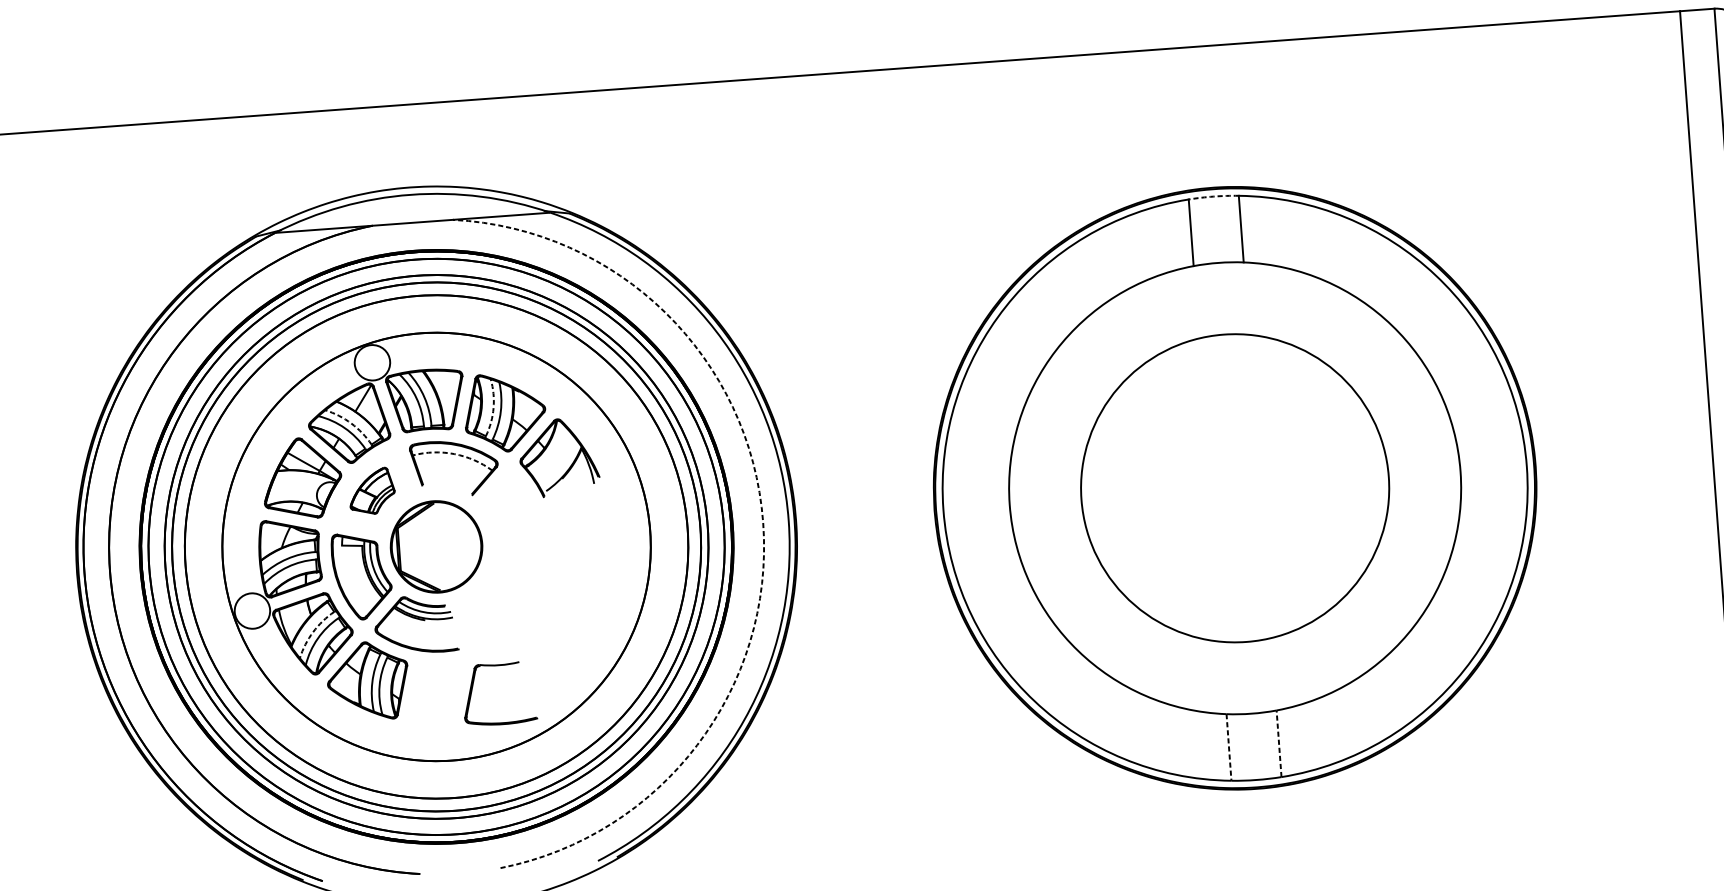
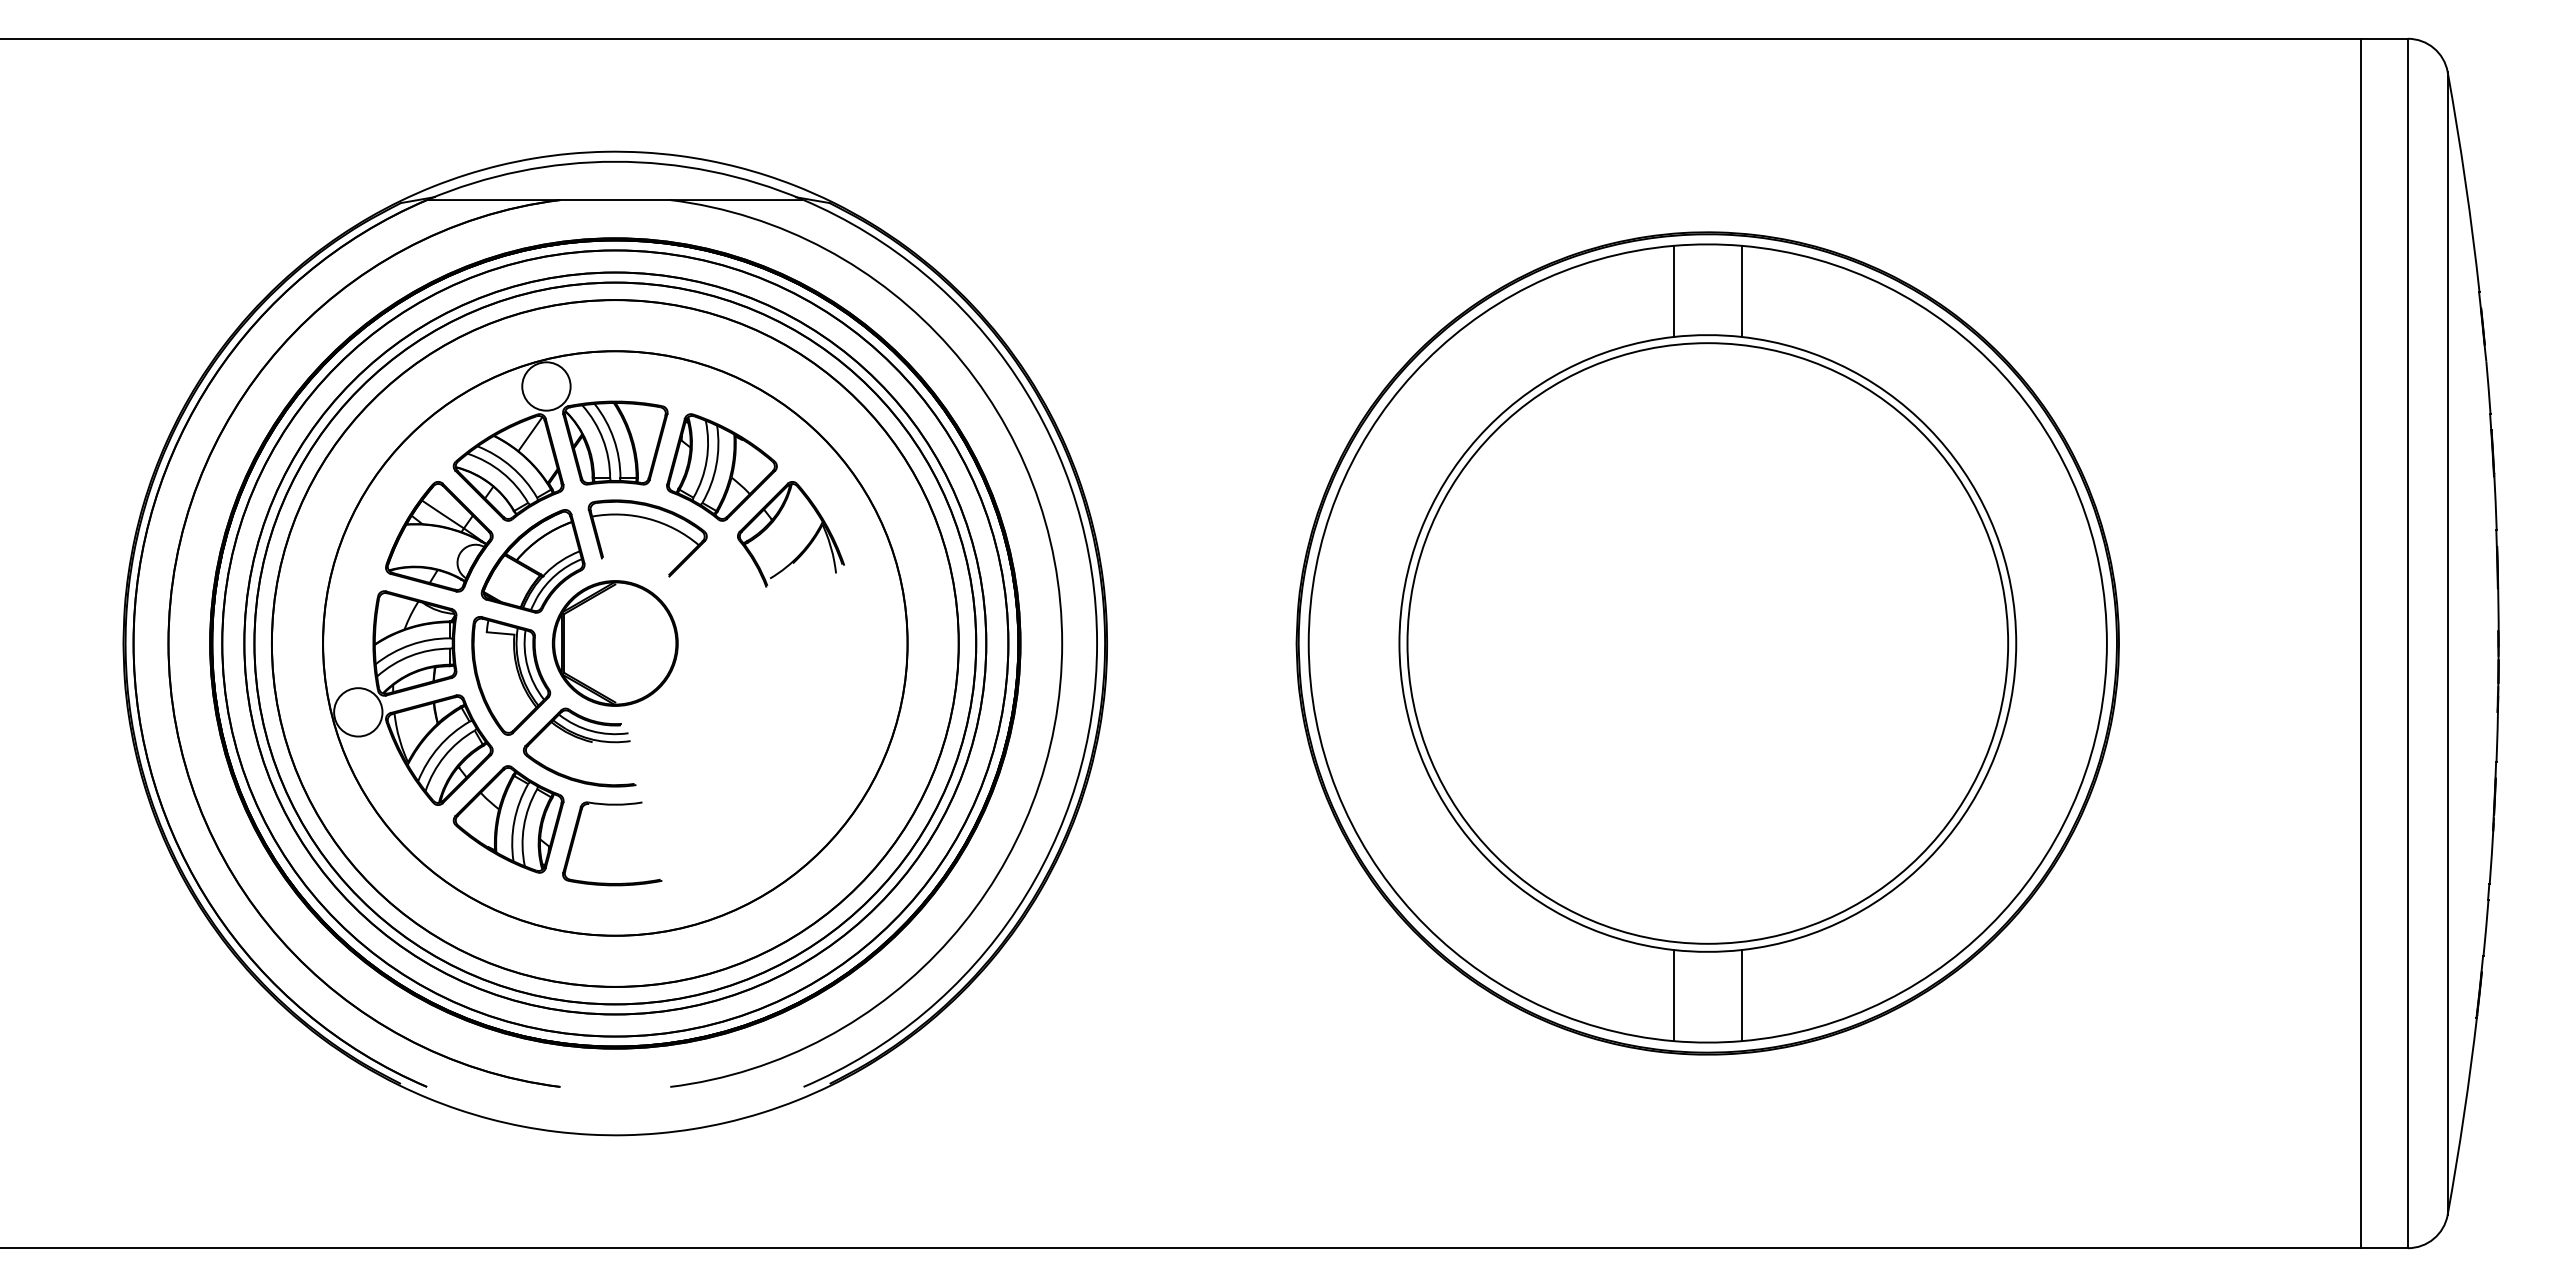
arc: (1213, 196) -> (1707, 244), dashed -> solid
arc: (493, 408) -> (706, 460), dashed -> solid
arc: (351, 423) -> (511, 467), dashed -> solid
arc: (454, 453) -> (648, 518), dashed -> solid
circle: (1234, 488) -> (1707, 643), size x1.43
part: (371, 491) -> (532, 561), size x1.67
arc: (763, 522) -> (1062, 643), dashed -> solid
arc: (312, 632) -> (438, 747), dashed -> solid
part: (472, 688) -> (576, 833), moved
line: (1279, 743) -> (1742, 995), dashed -> solid
line: (1228, 747) -> (1673, 995), dashed -> solid

